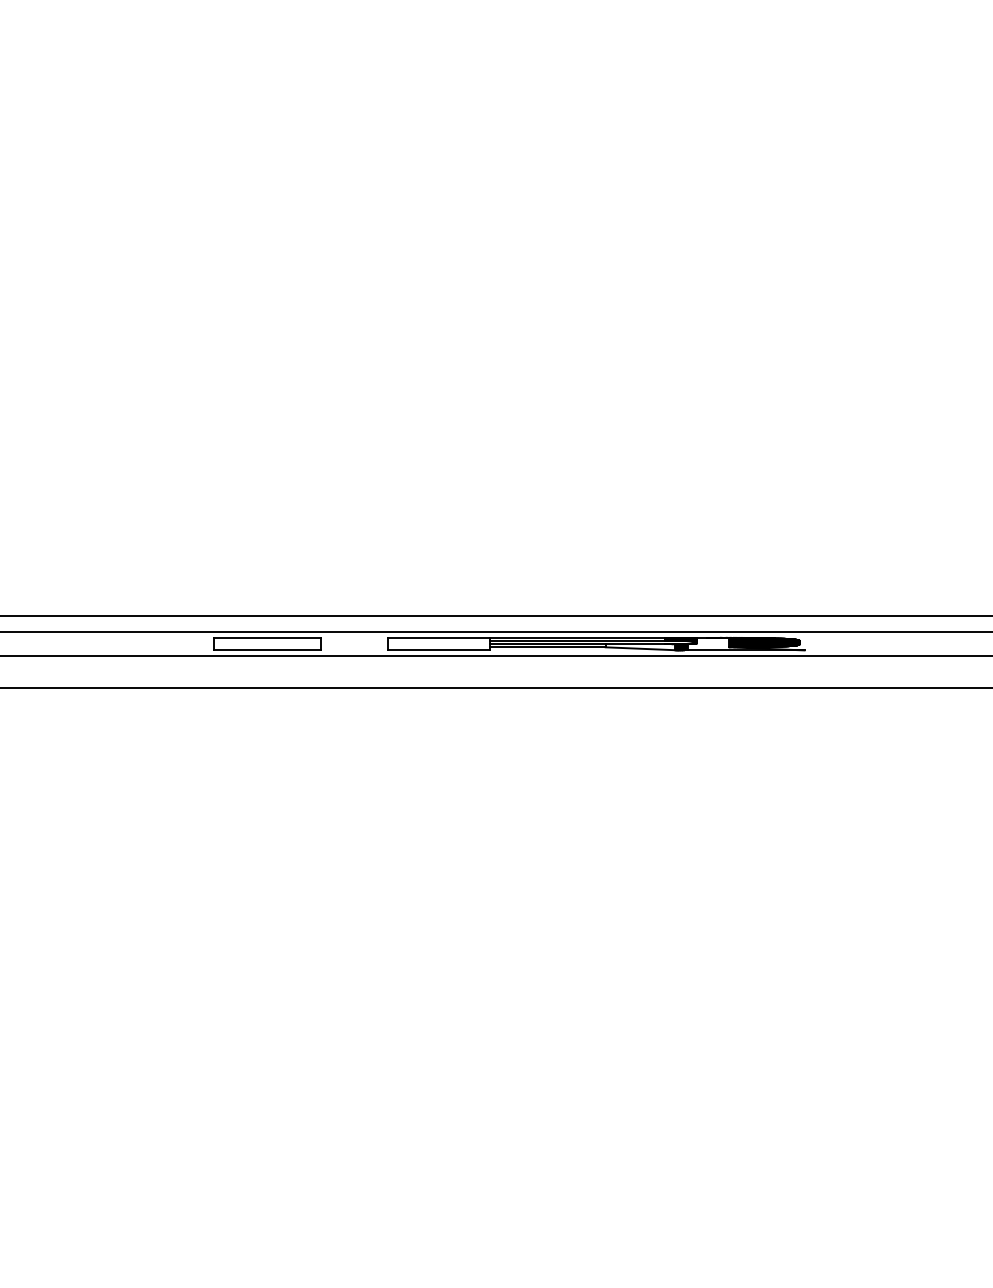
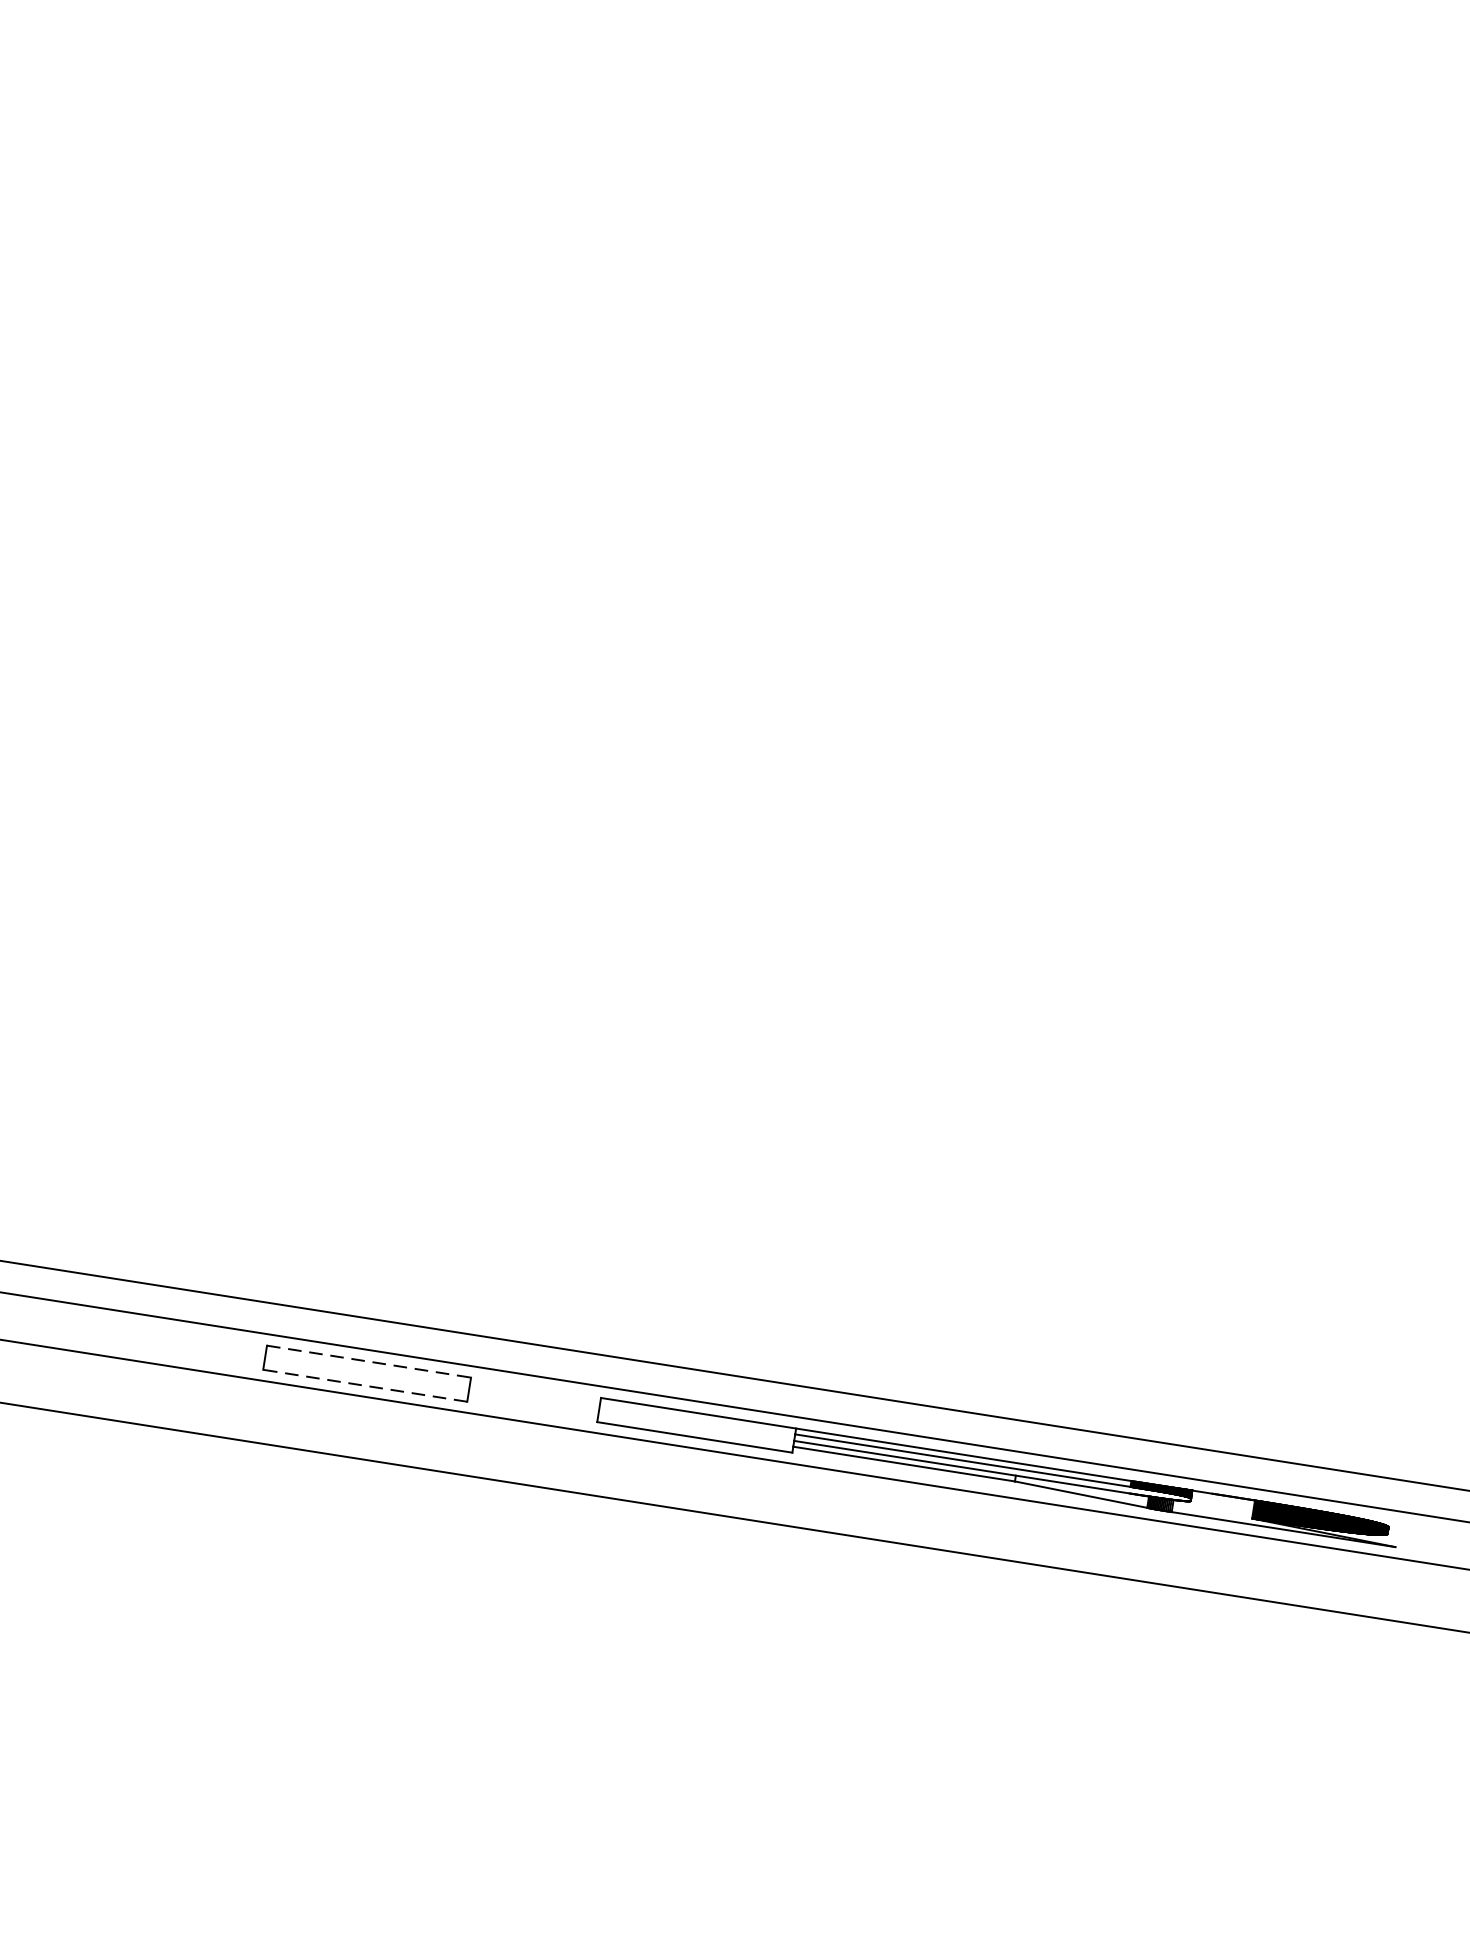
line: (267, 637) -> (369, 1361), solid -> dashed
line: (266, 650) -> (363, 1385), solid -> dashed

